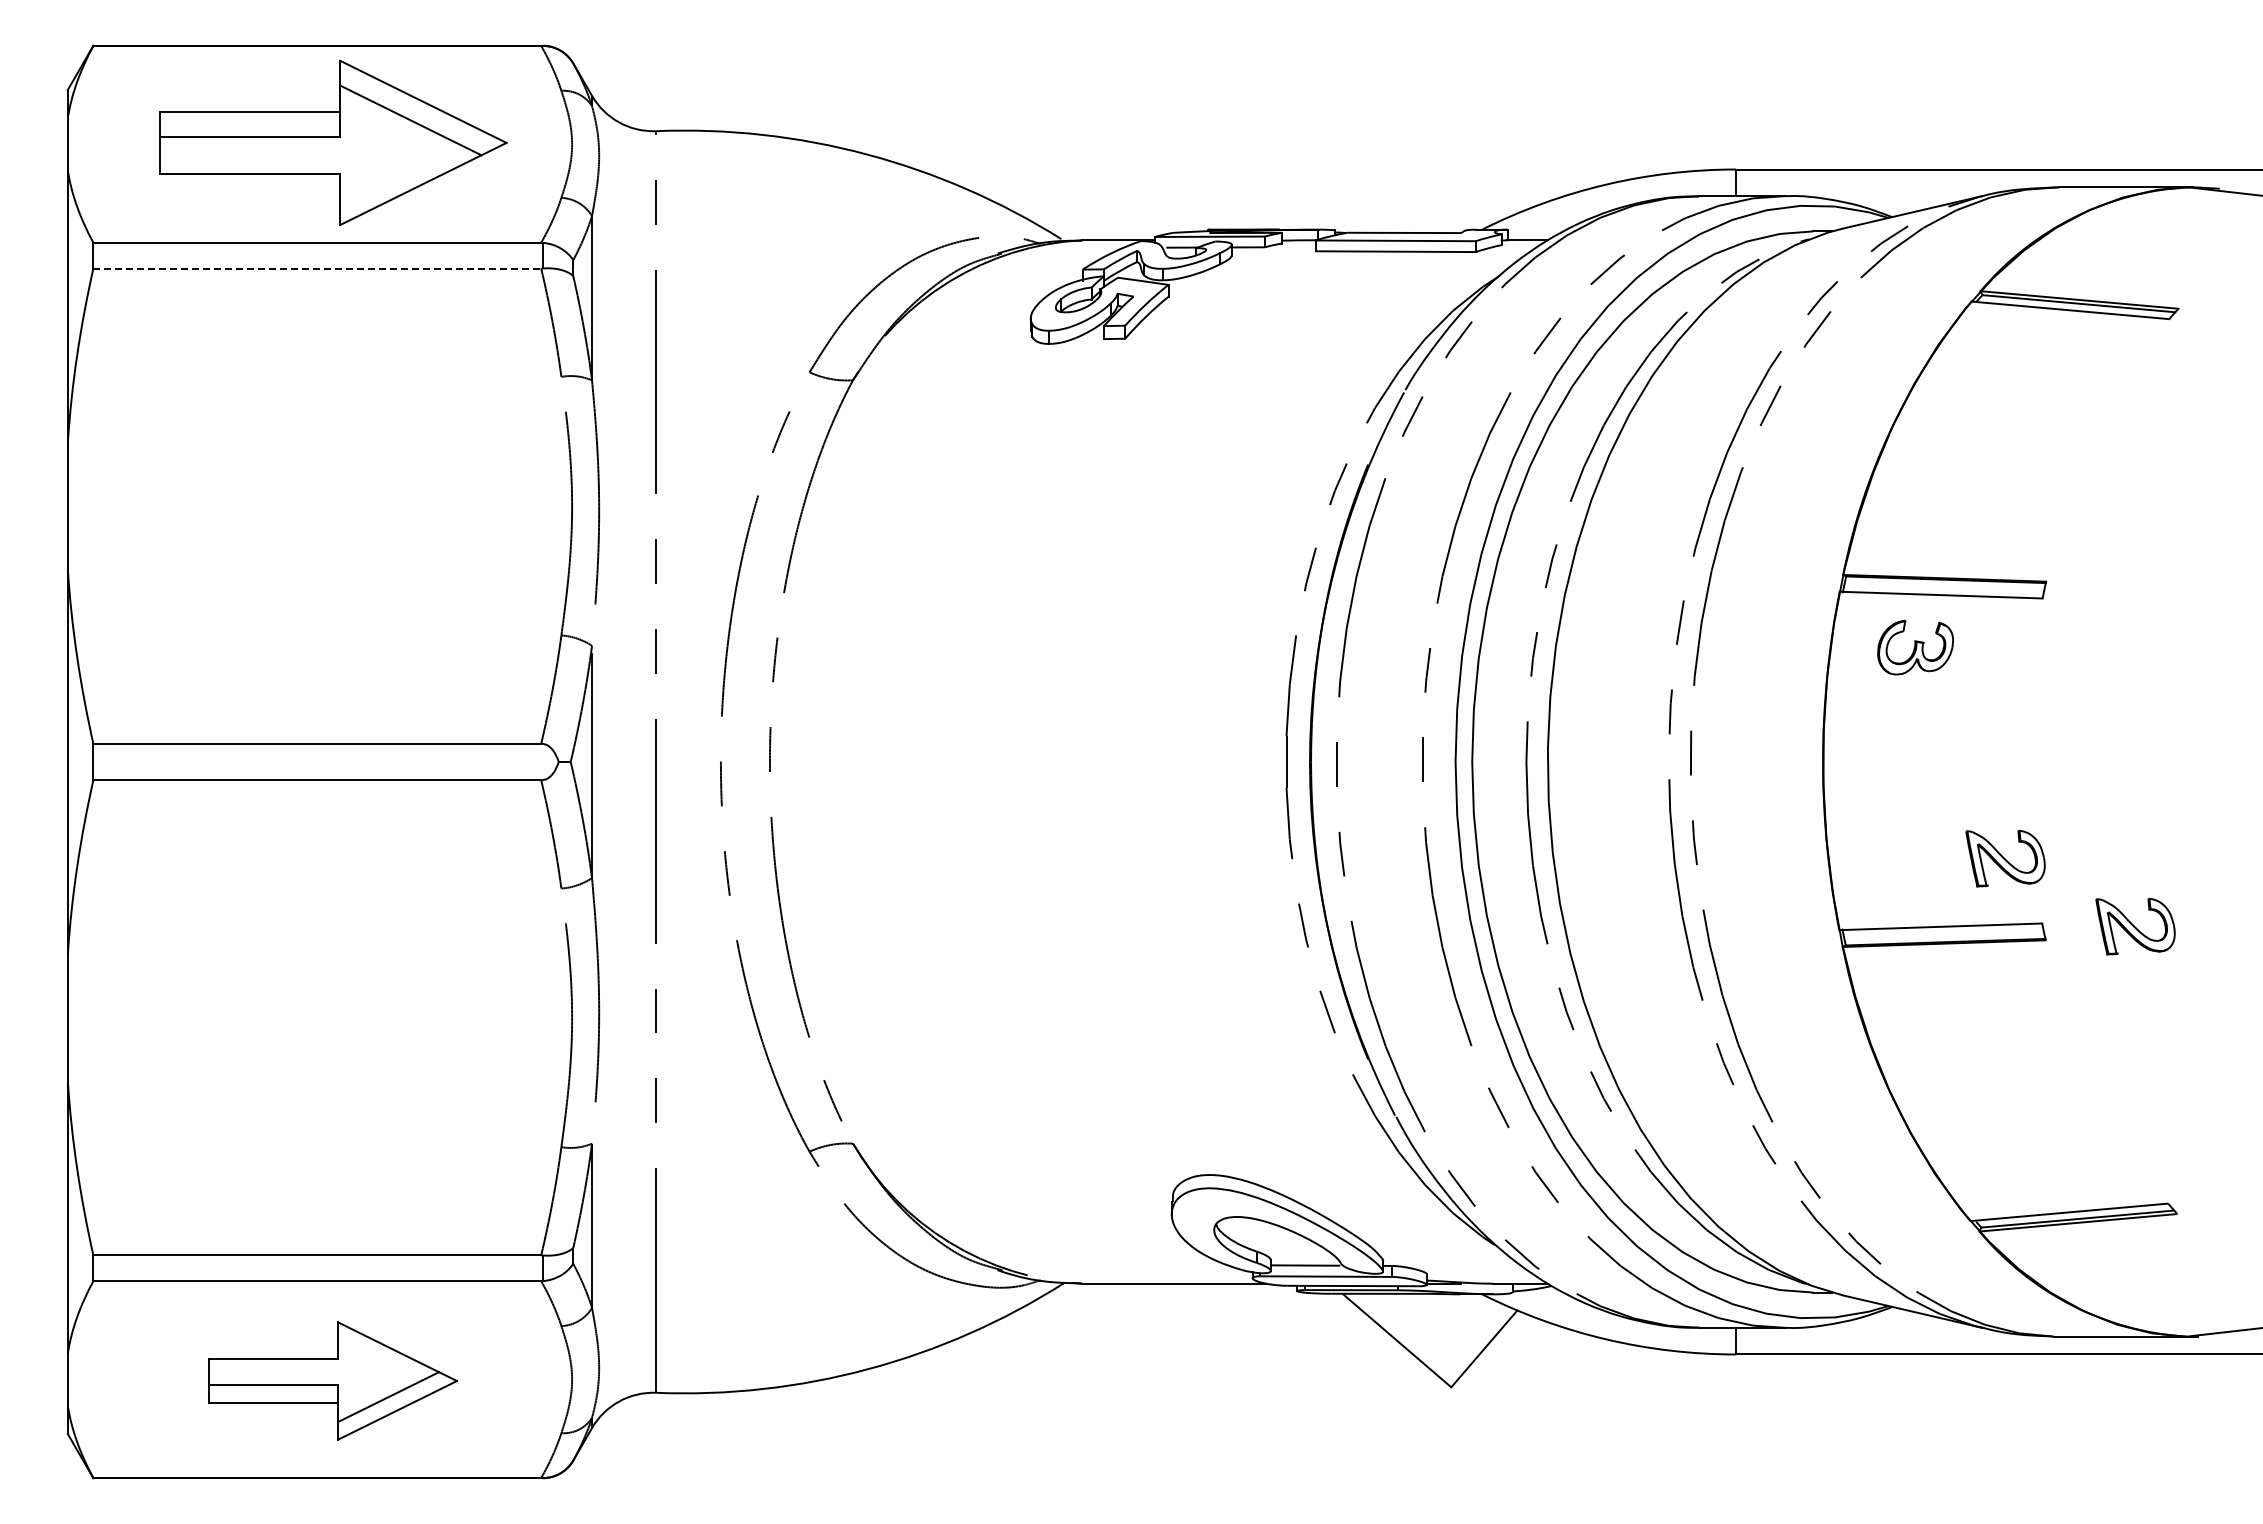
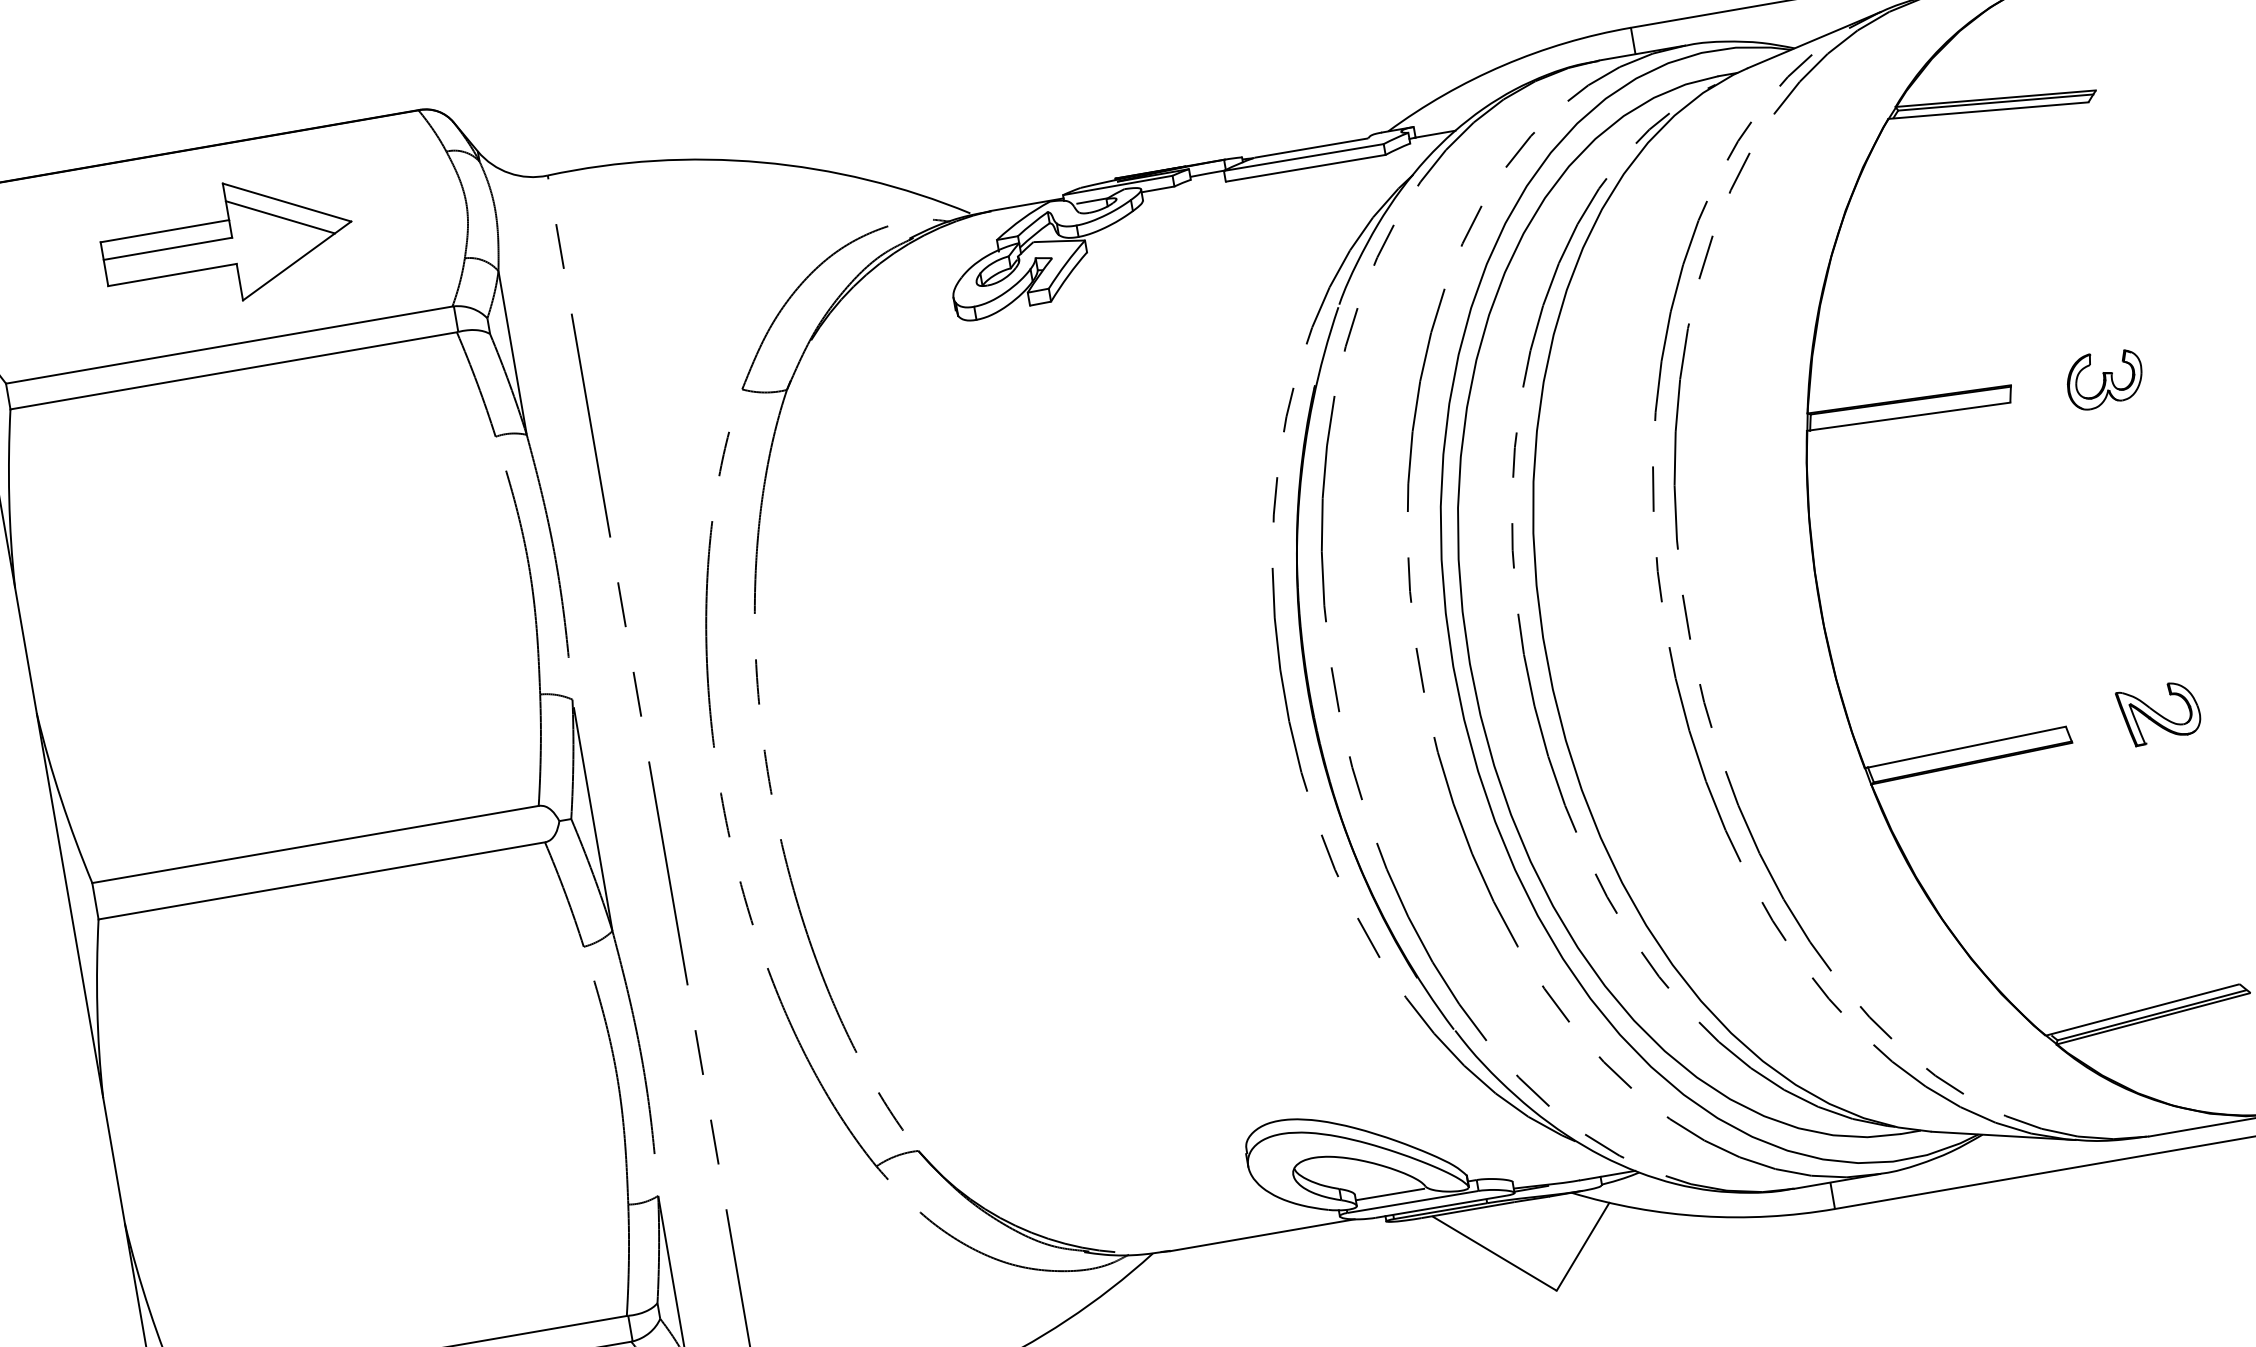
part: (332, 142) -> (227, 242), size x0.71
line: (317, 268) -> (233, 370), dashed -> solid
part: (1915, 647) -> (2104, 379), moved
part: (2005, 858) -> (2018, 668), removed

